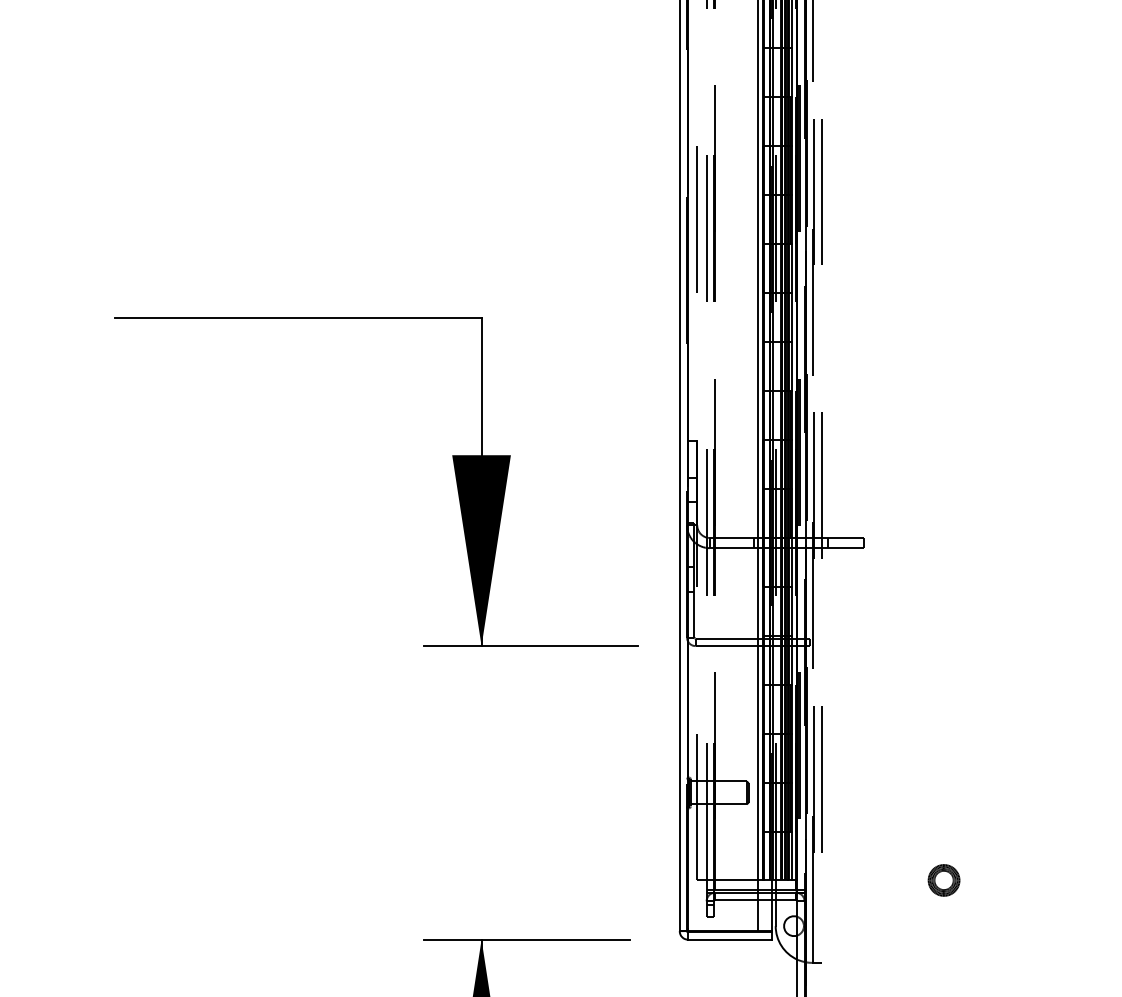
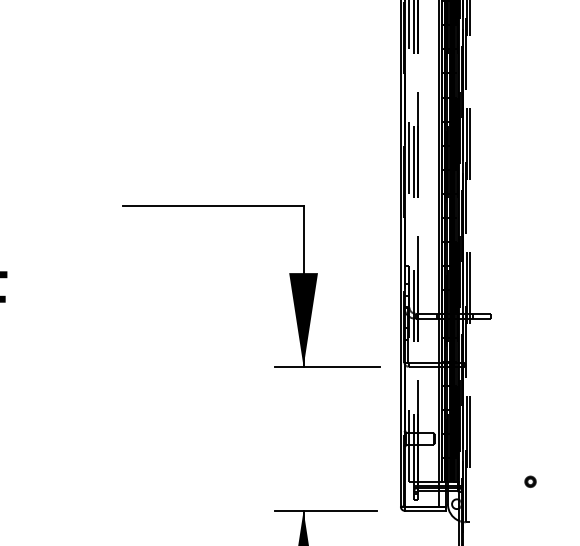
part: (943, 879) -> (530, 481), size x0.7

